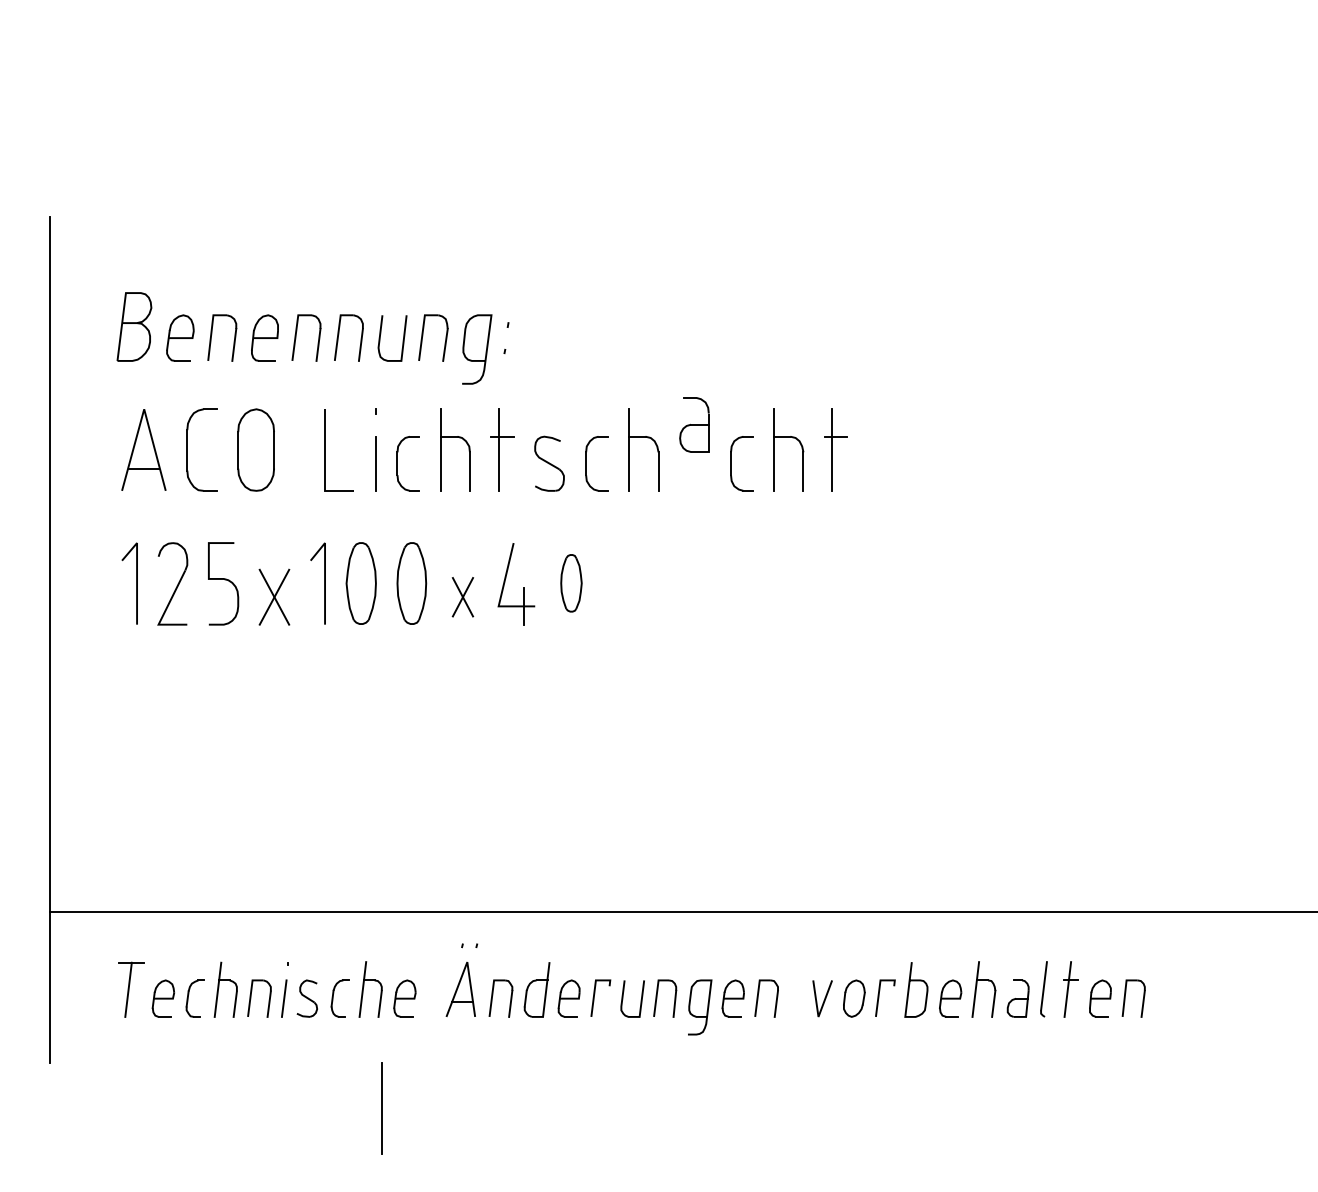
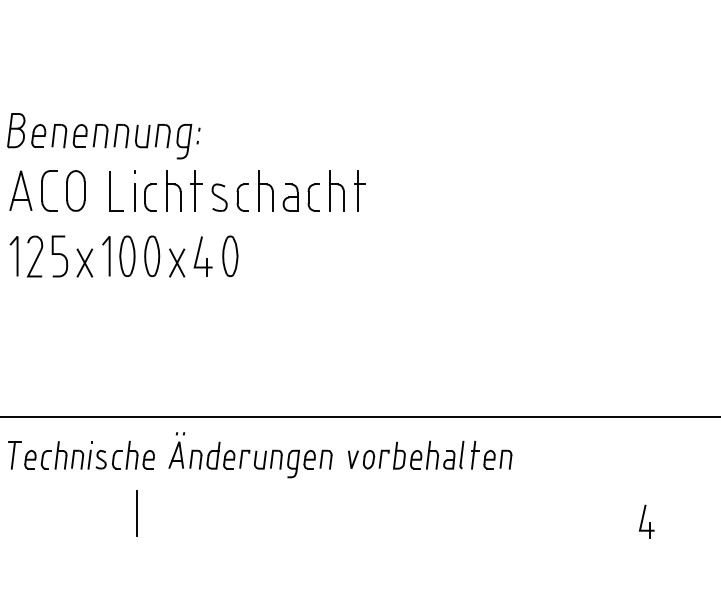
part: (694, 424) -> (290, 197), moved
part: (571, 581) -> (230, 255), size x1.43
part: (463, 596) -> (177, 262), size x1.43

